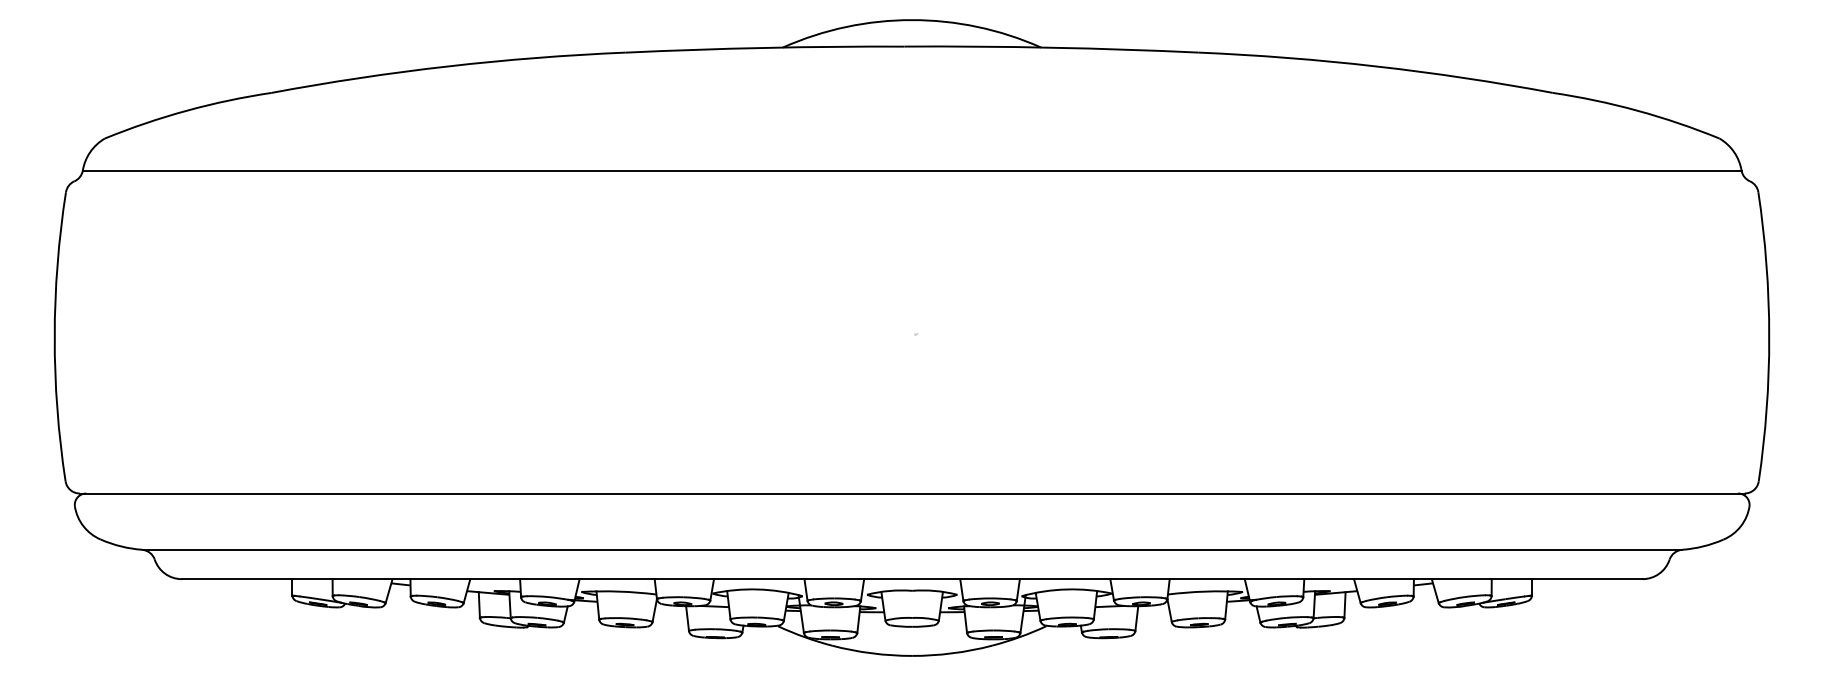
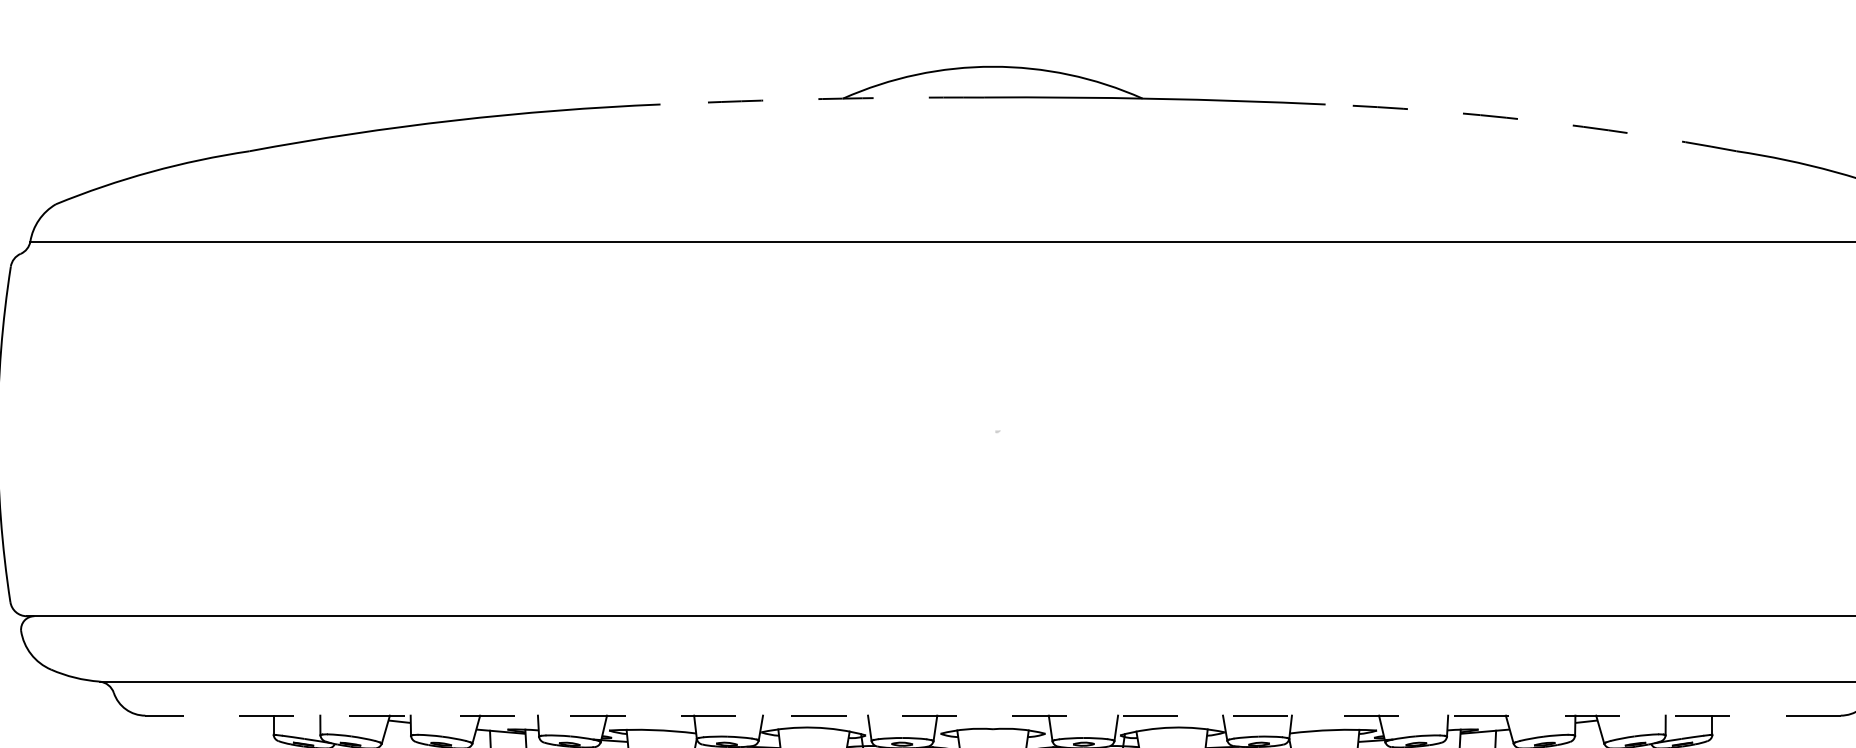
arc: (765, 47) -> (822, 98), solid -> dashed
arc: (1376, 66) -> (1531, 120), solid -> dashed
line: (911, 579) -> (992, 716), solid -> dashed

